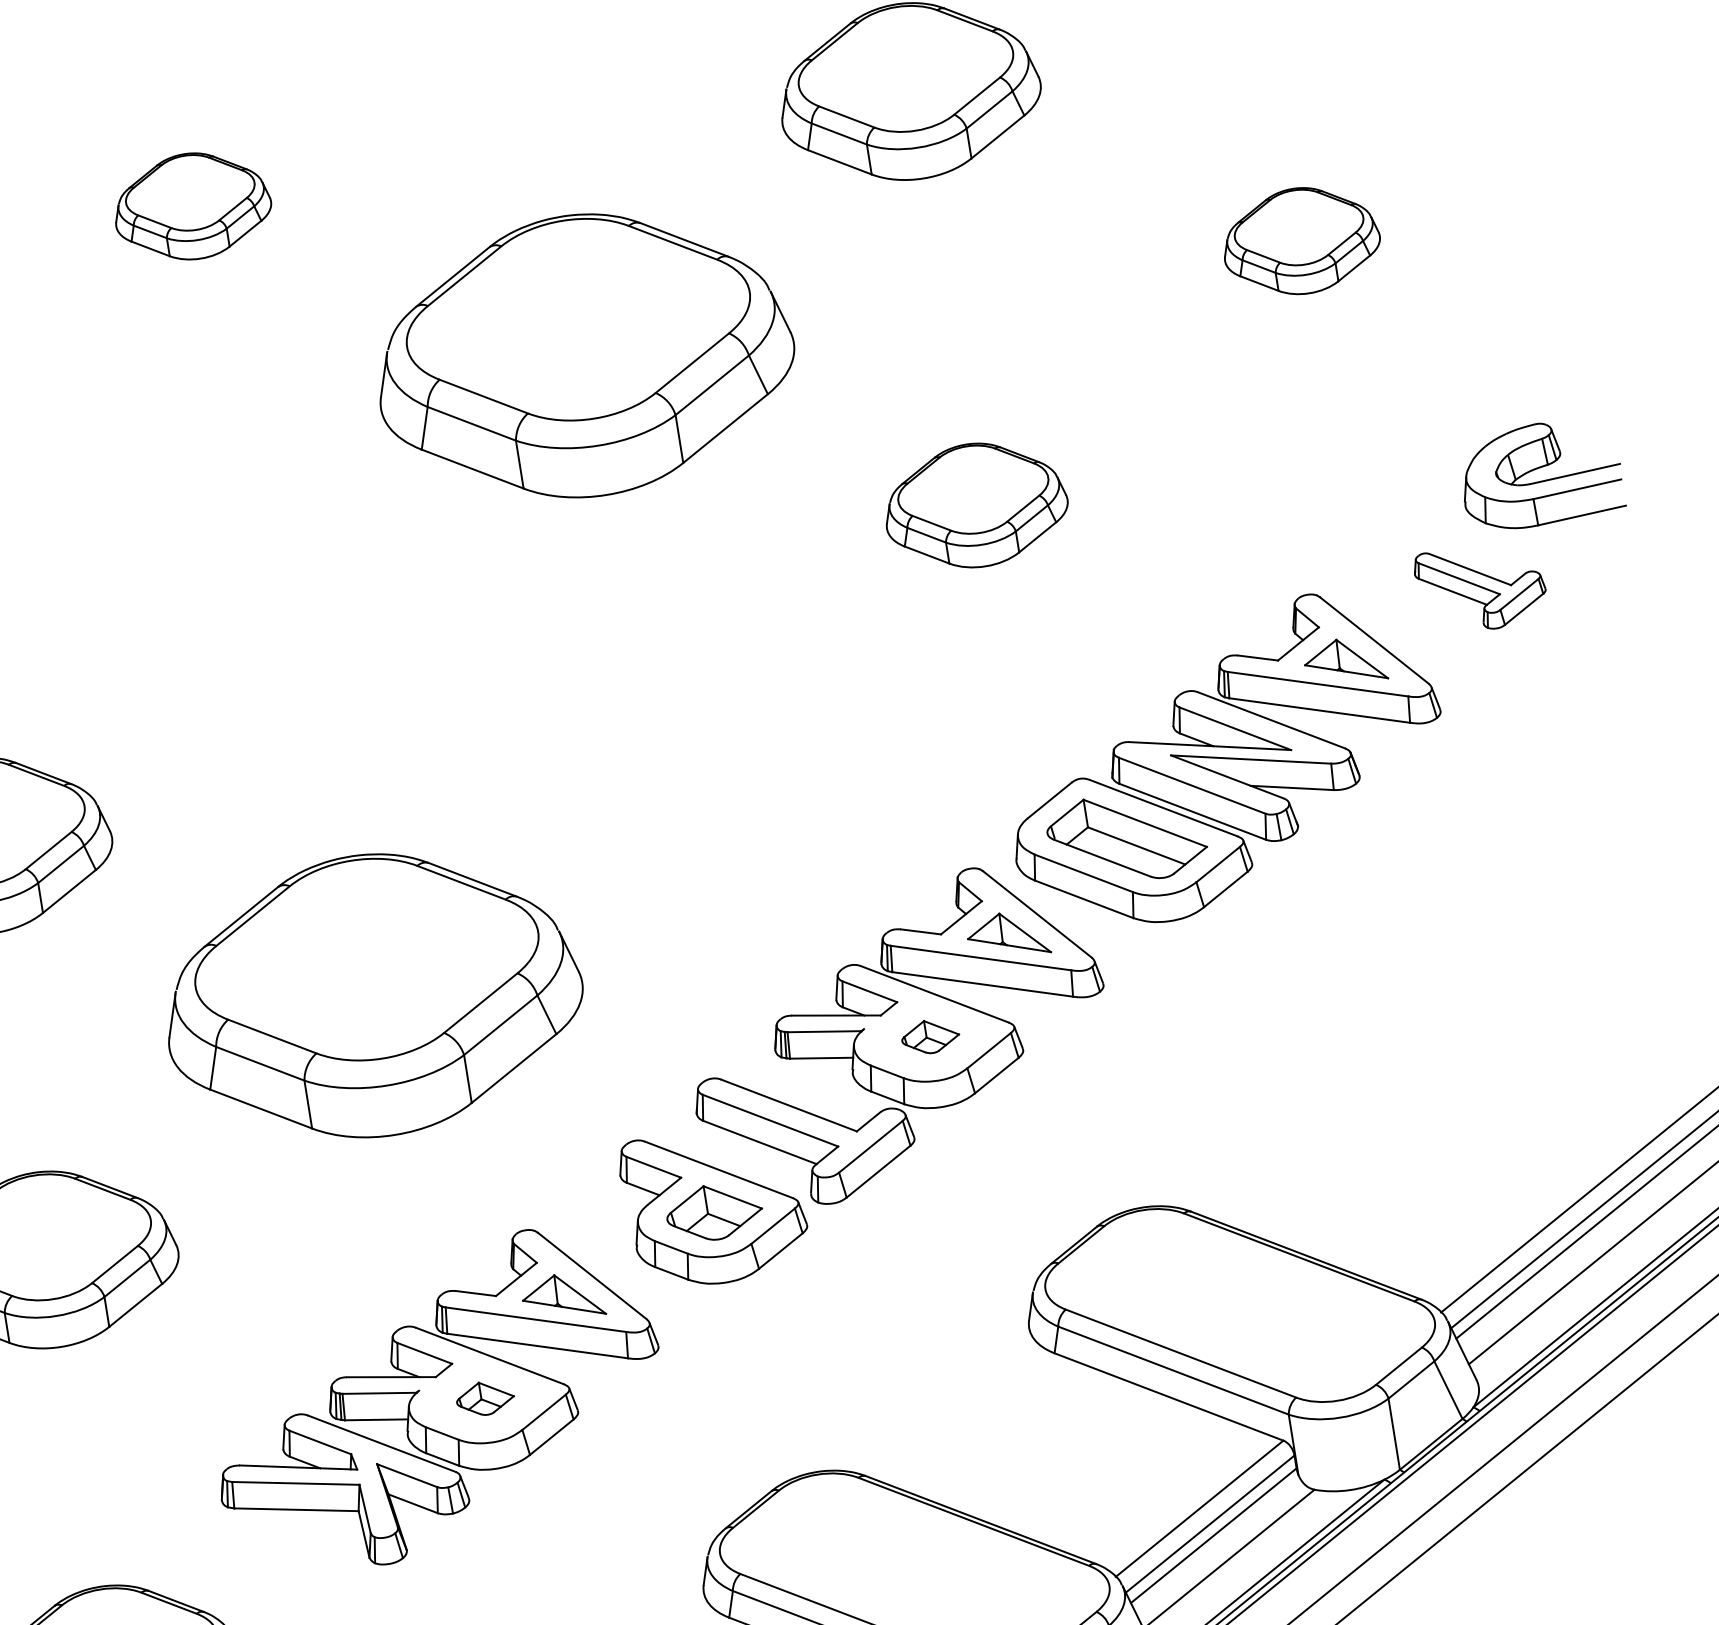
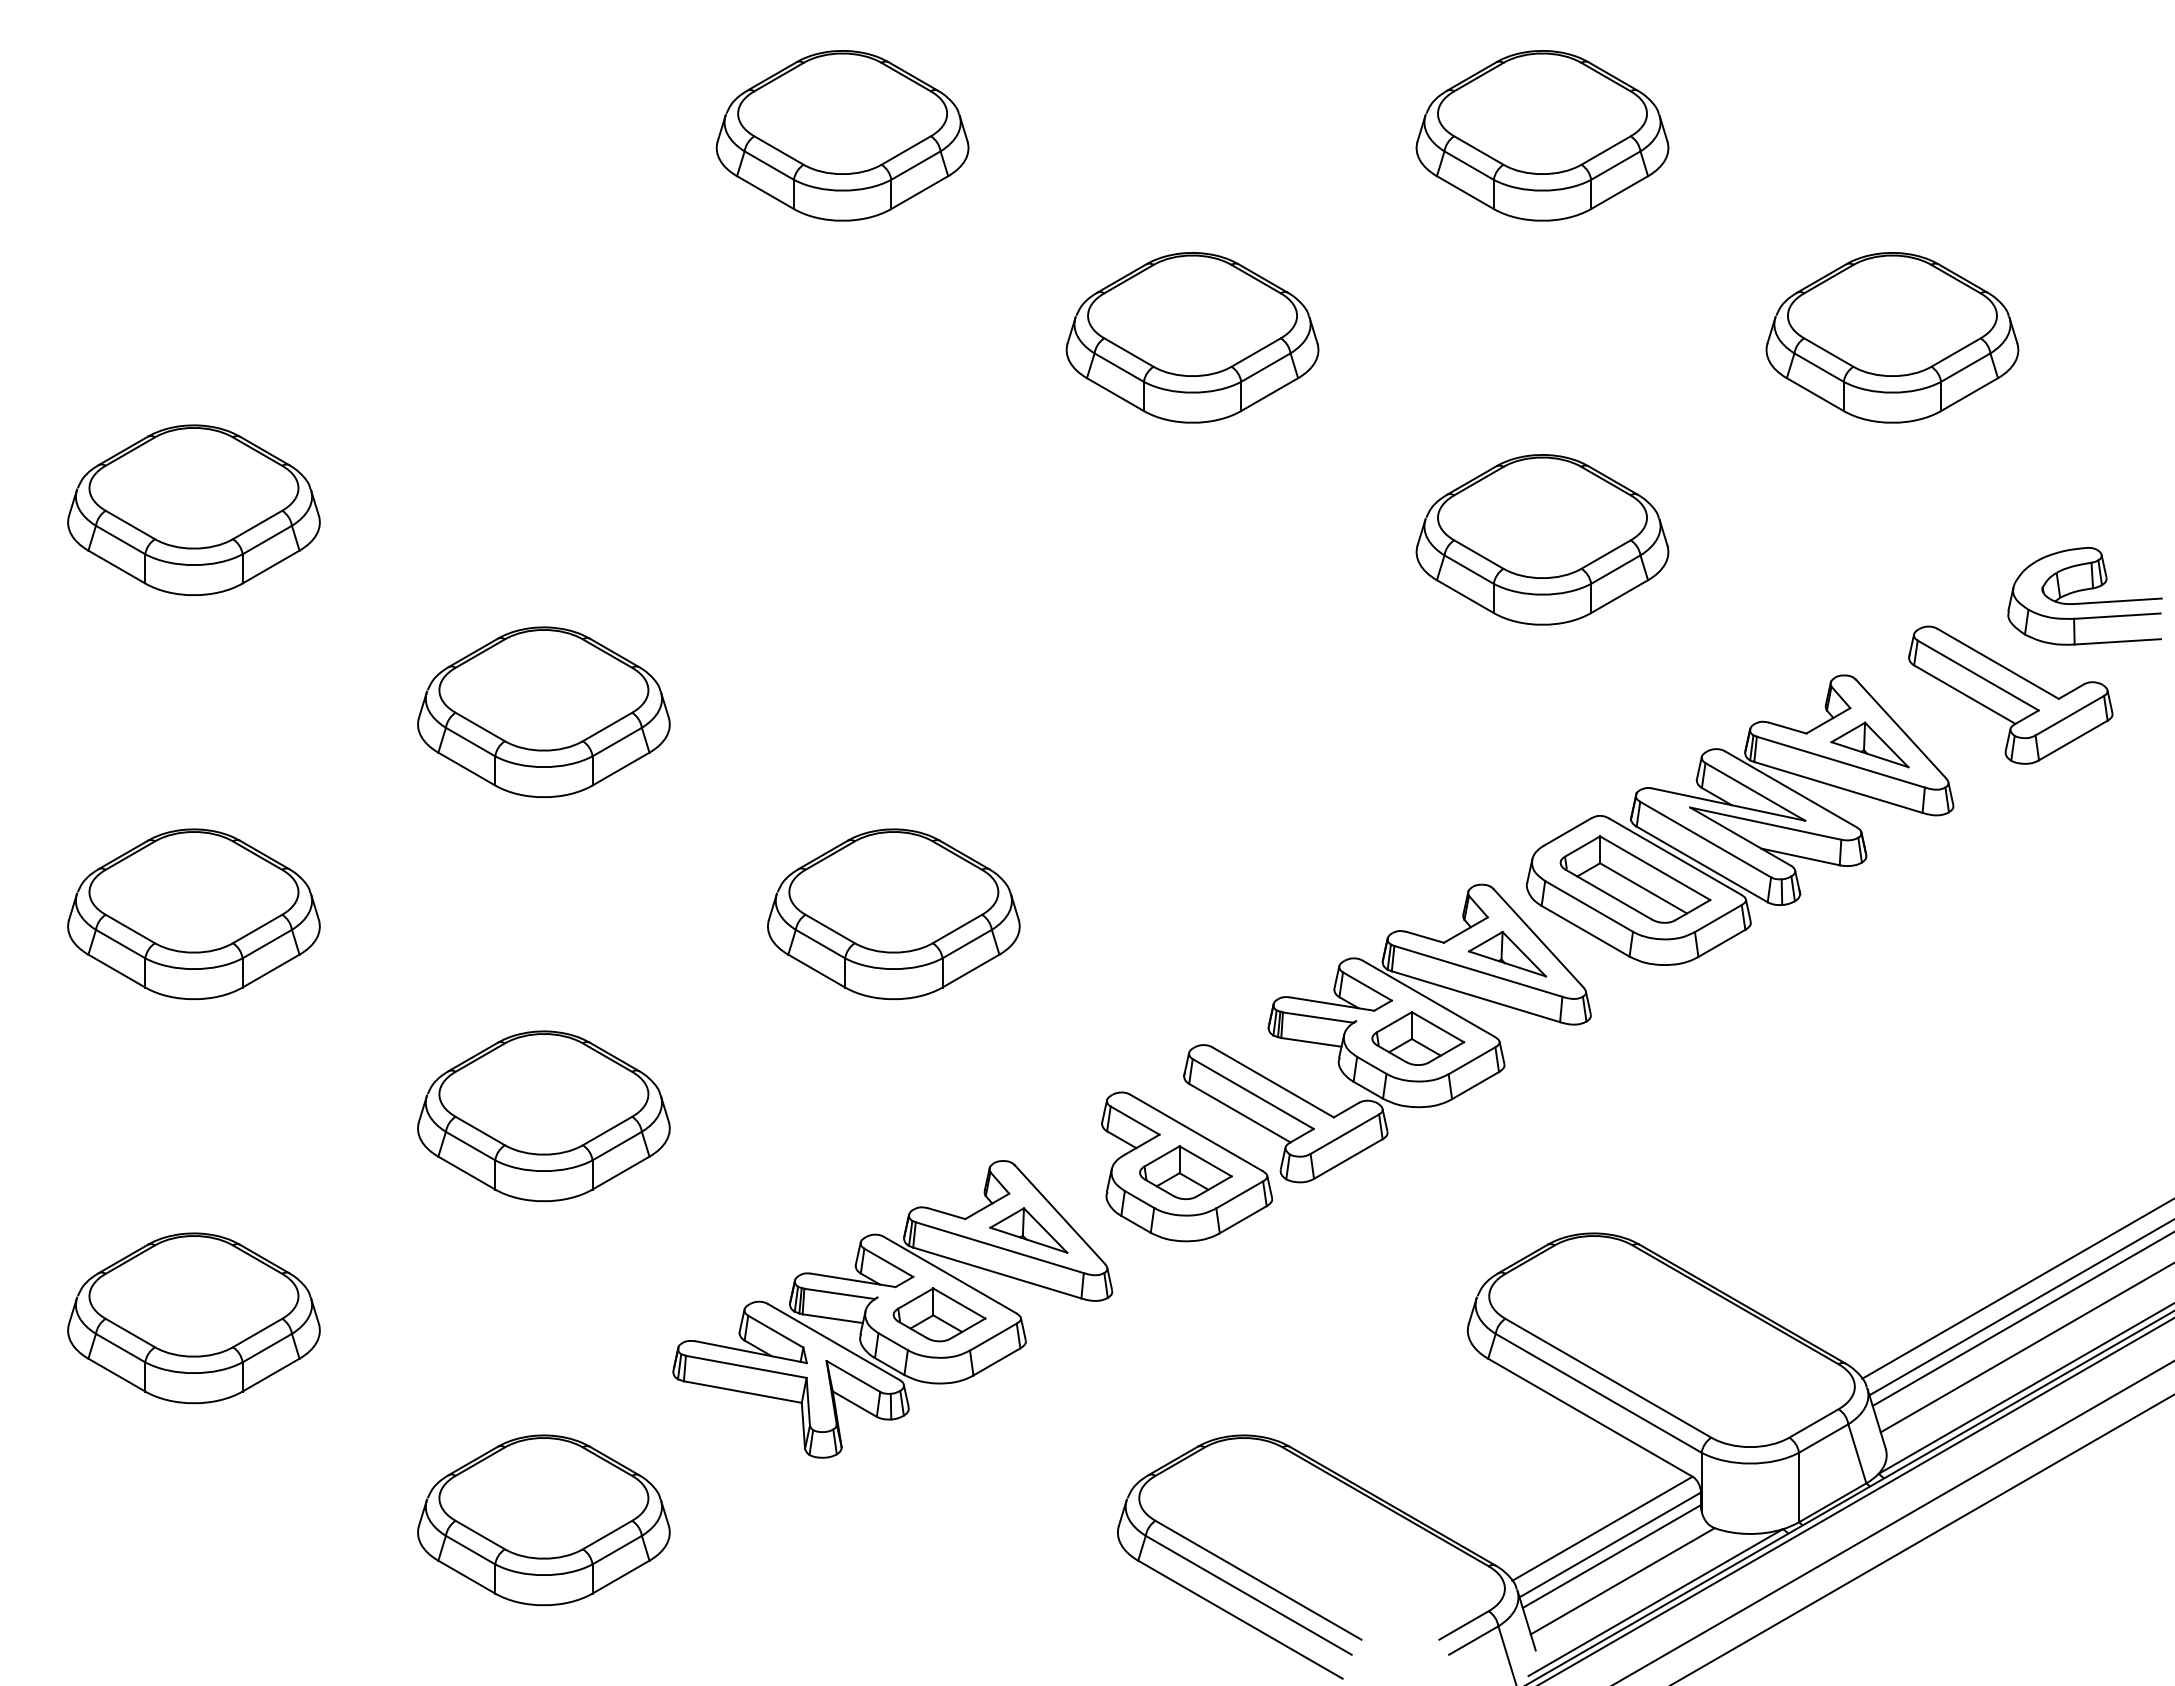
part: (192, 206) -> (842, 135), size x1.67
part: (1301, 240) -> (1892, 337), size x1.67
part: (584, 355) -> (1192, 337), size x0.62
part: (975, 505) -> (1542, 539), size x1.43
part: (1480, 587) -> (2010, 694), size x1.67
part: (372, 994) -> (893, 913), size x0.62
part: (930, 1036) -> (1418, 1038), size x1.67
part: (485, 1398) -> (939, 1314), size x1.67

